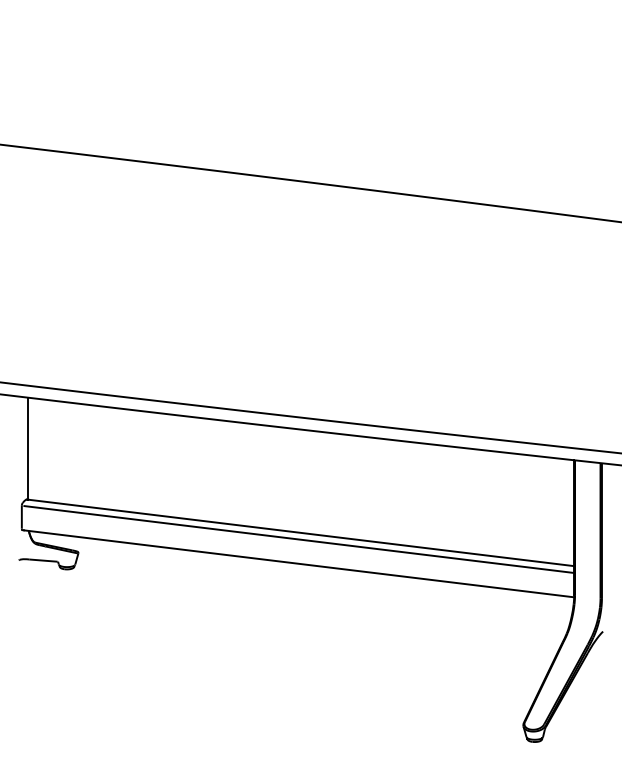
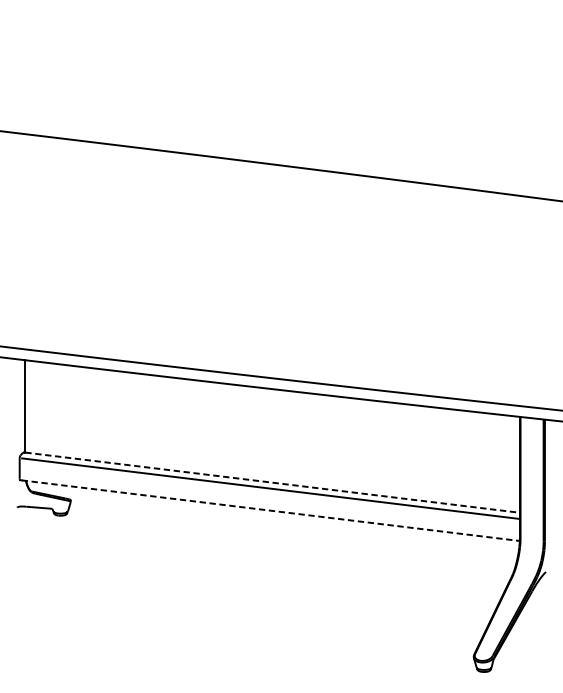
line: (301, 532) -> (272, 482), solid -> dashed
line: (299, 563) -> (271, 510), solid -> dashed

